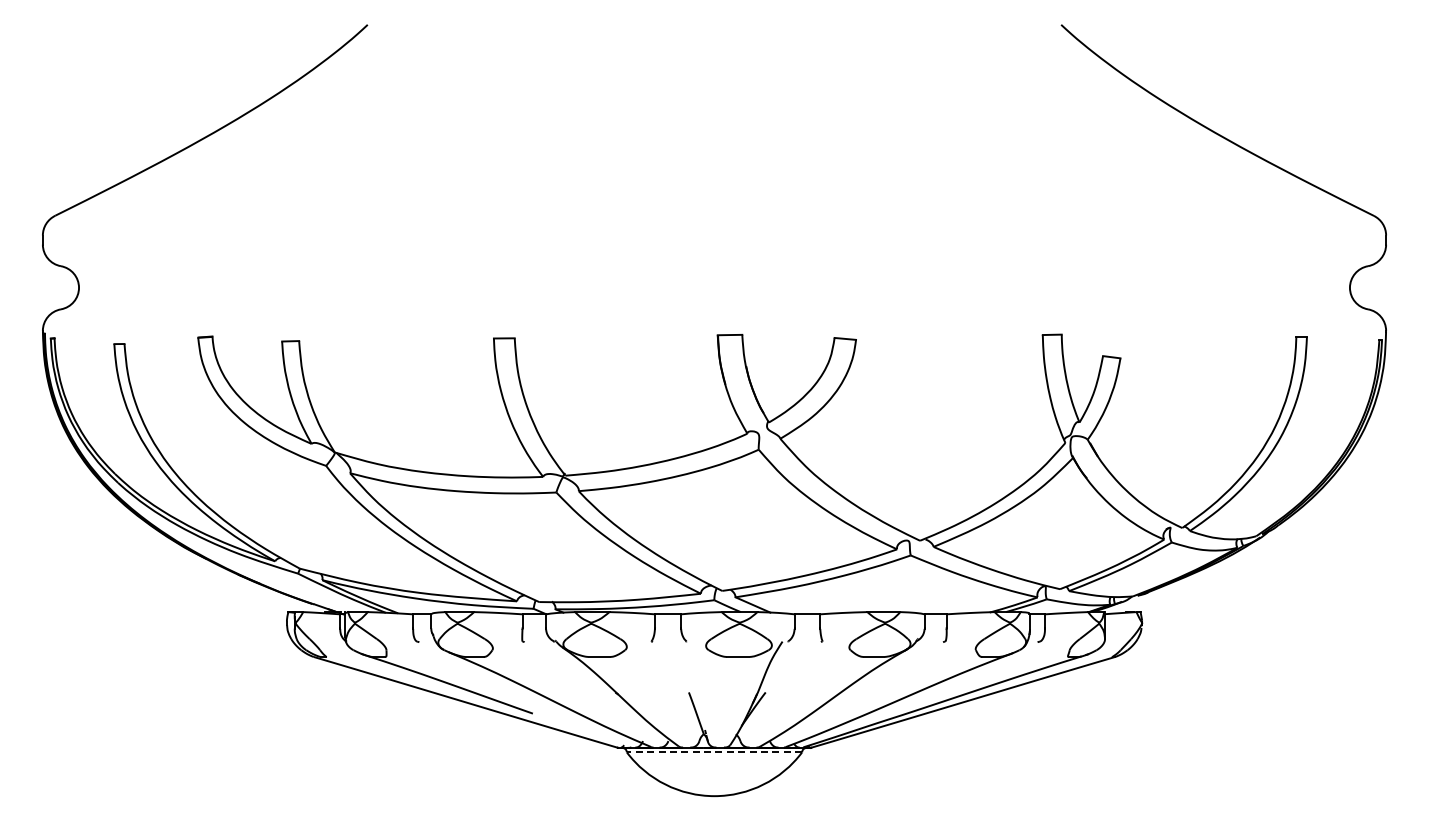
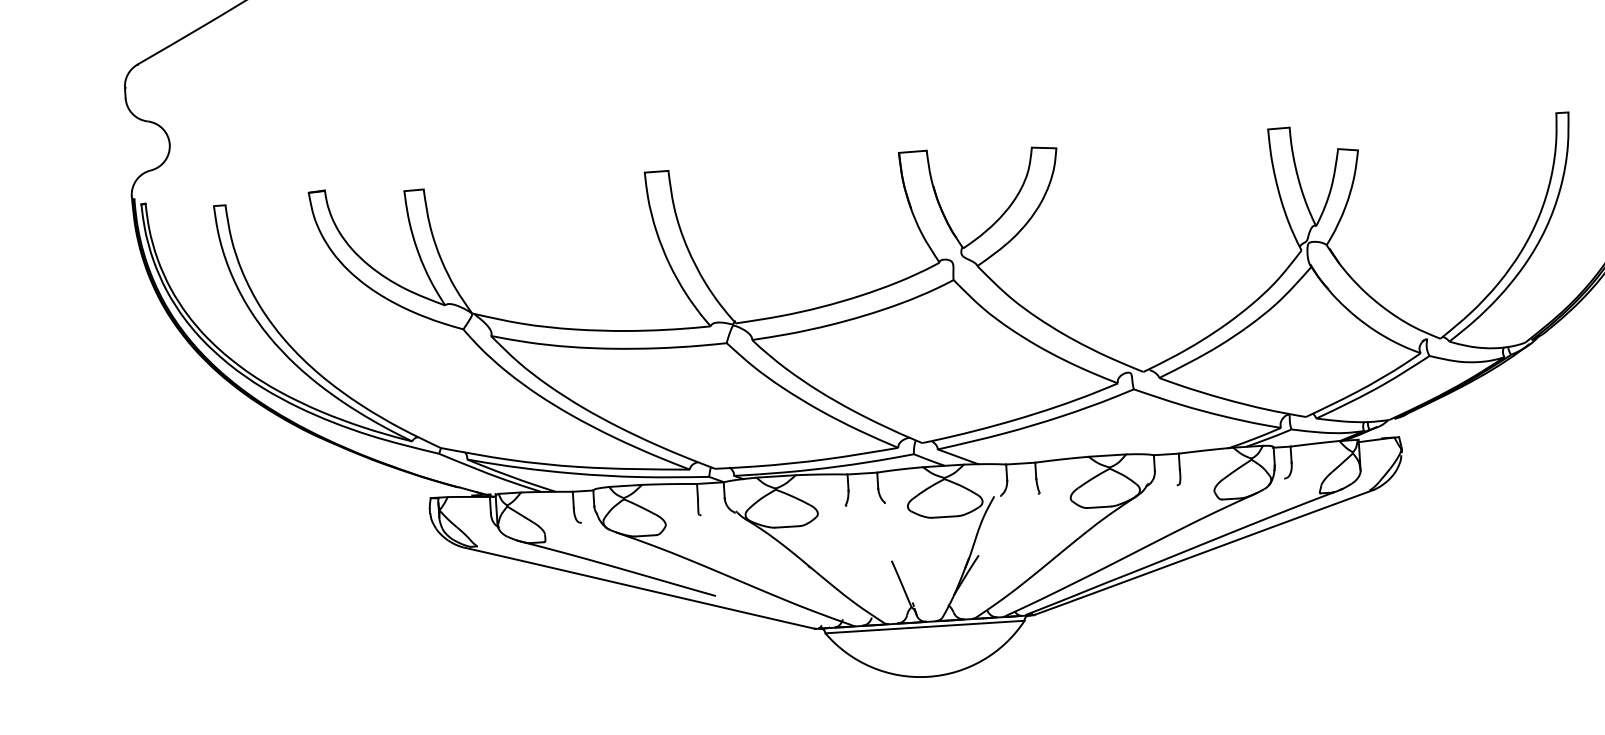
line: (714, 752) -> (925, 627), dashed -> solid

